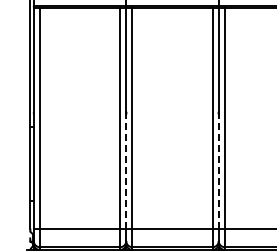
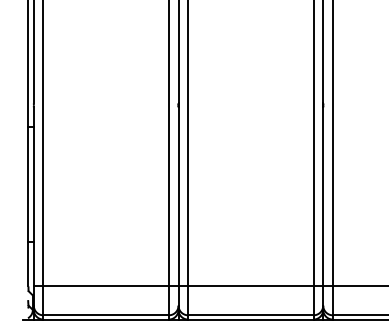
line: (126, 171) -> (178, 196), dashed -> solid
line: (218, 171) -> (322, 196), dashed -> solid

